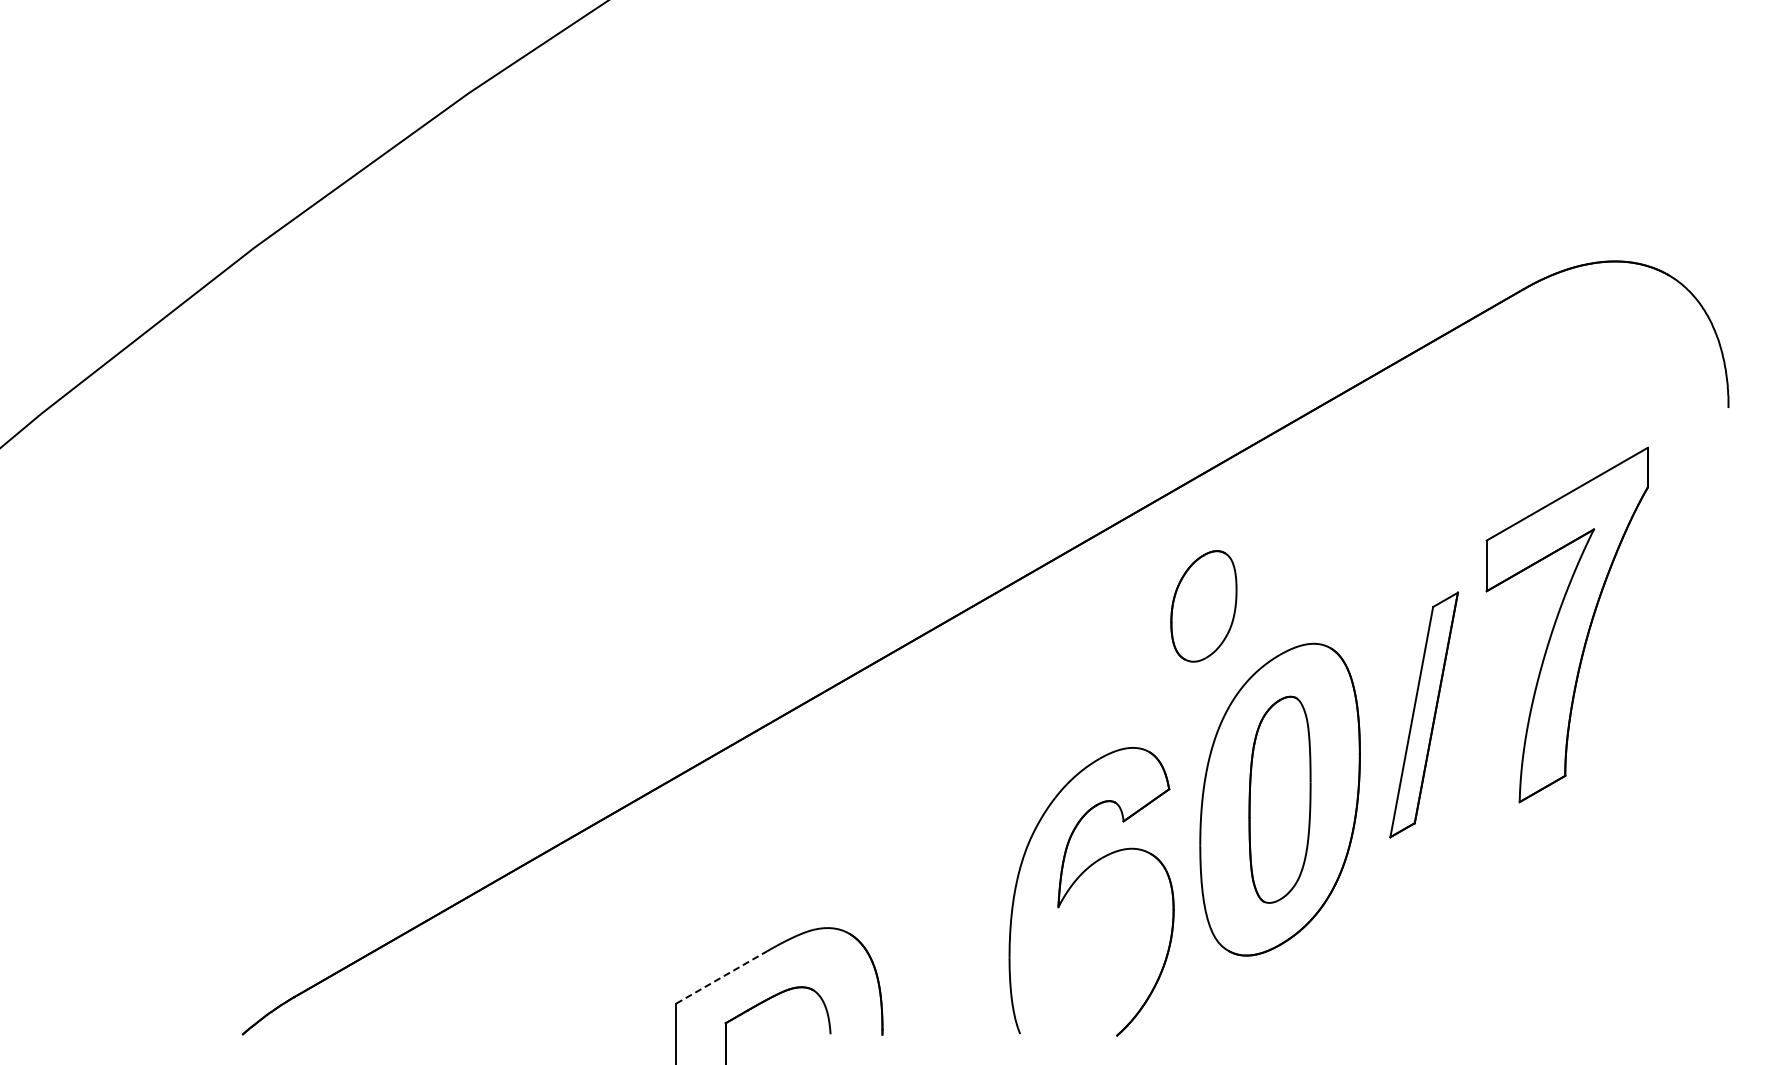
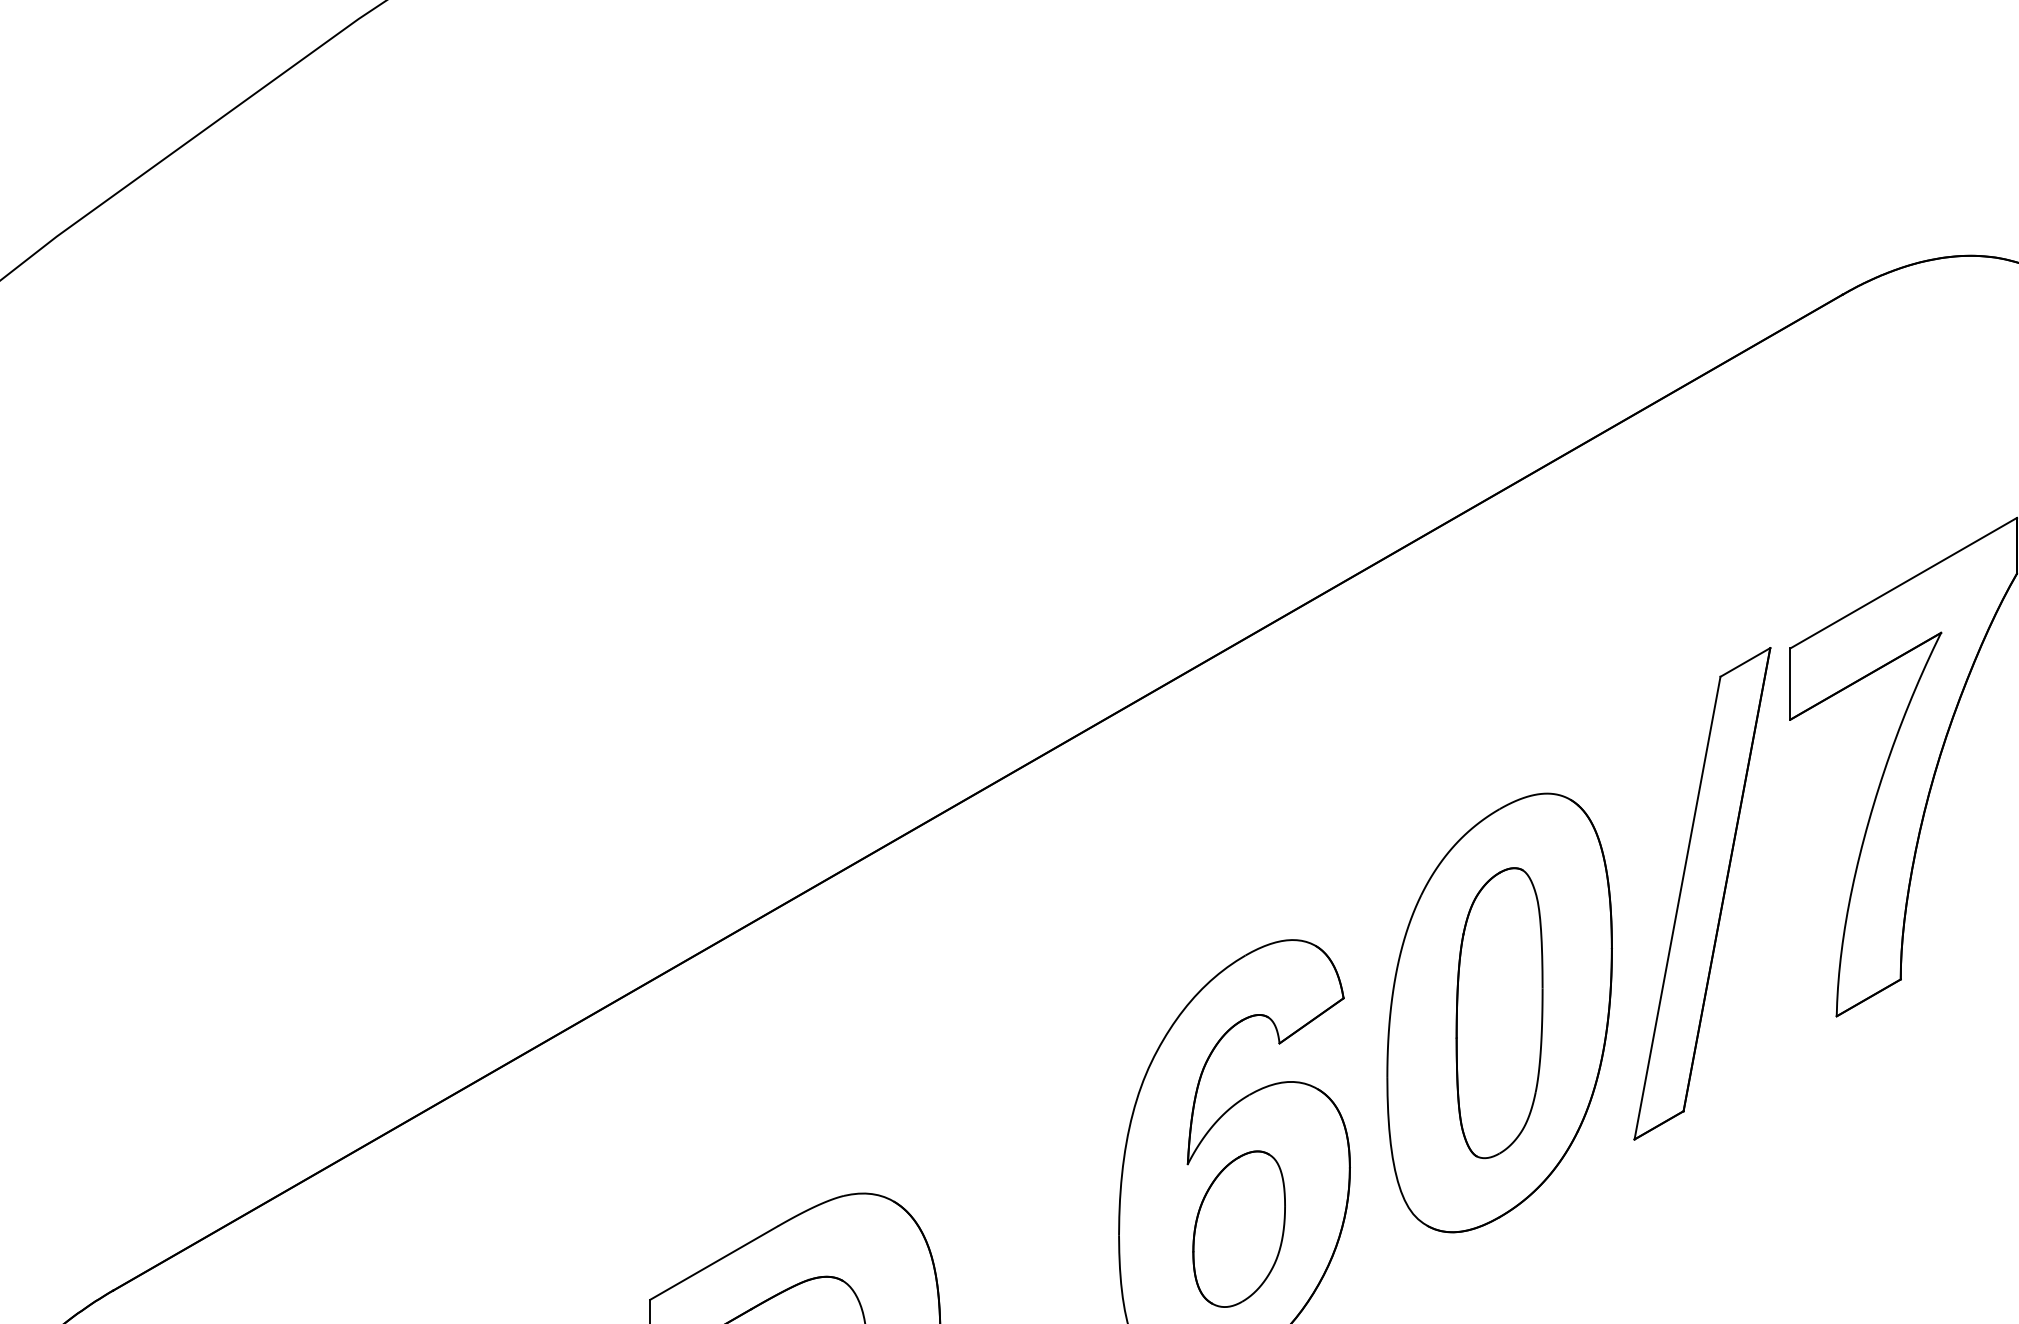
part: (1203, 606) -> (1238, 1229), moved
part: (1423, 714) -> (1701, 893), size x1.43
line: (722, 977) -> (715, 1263), dashed -> solid

